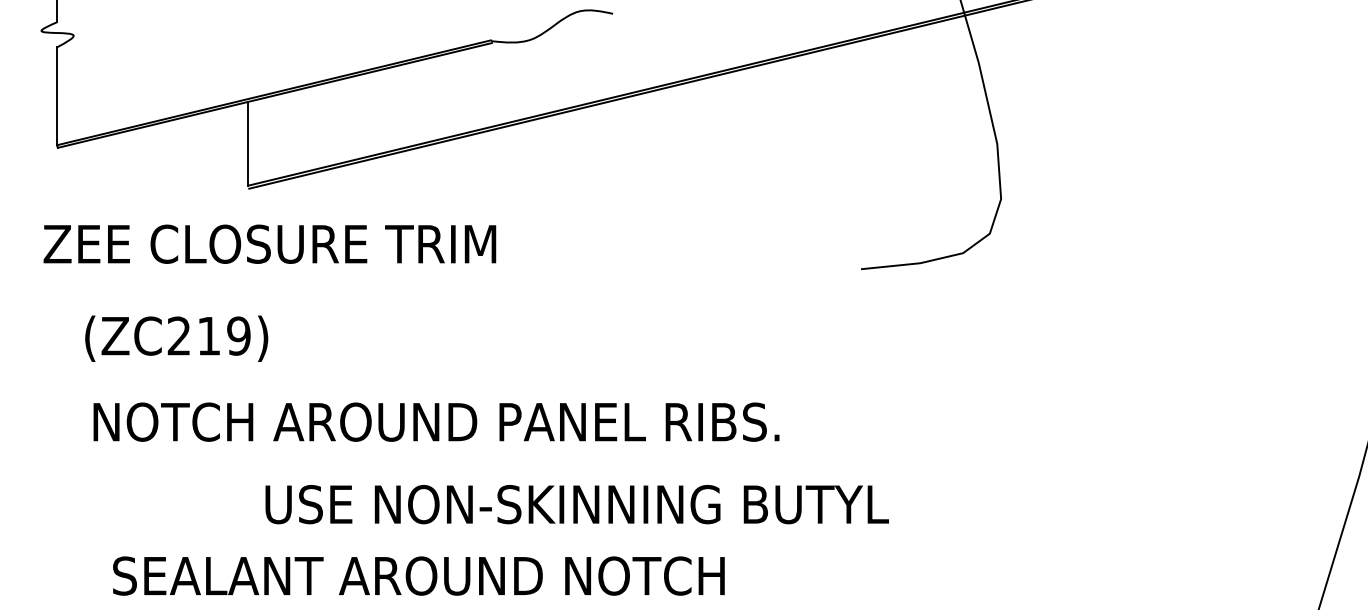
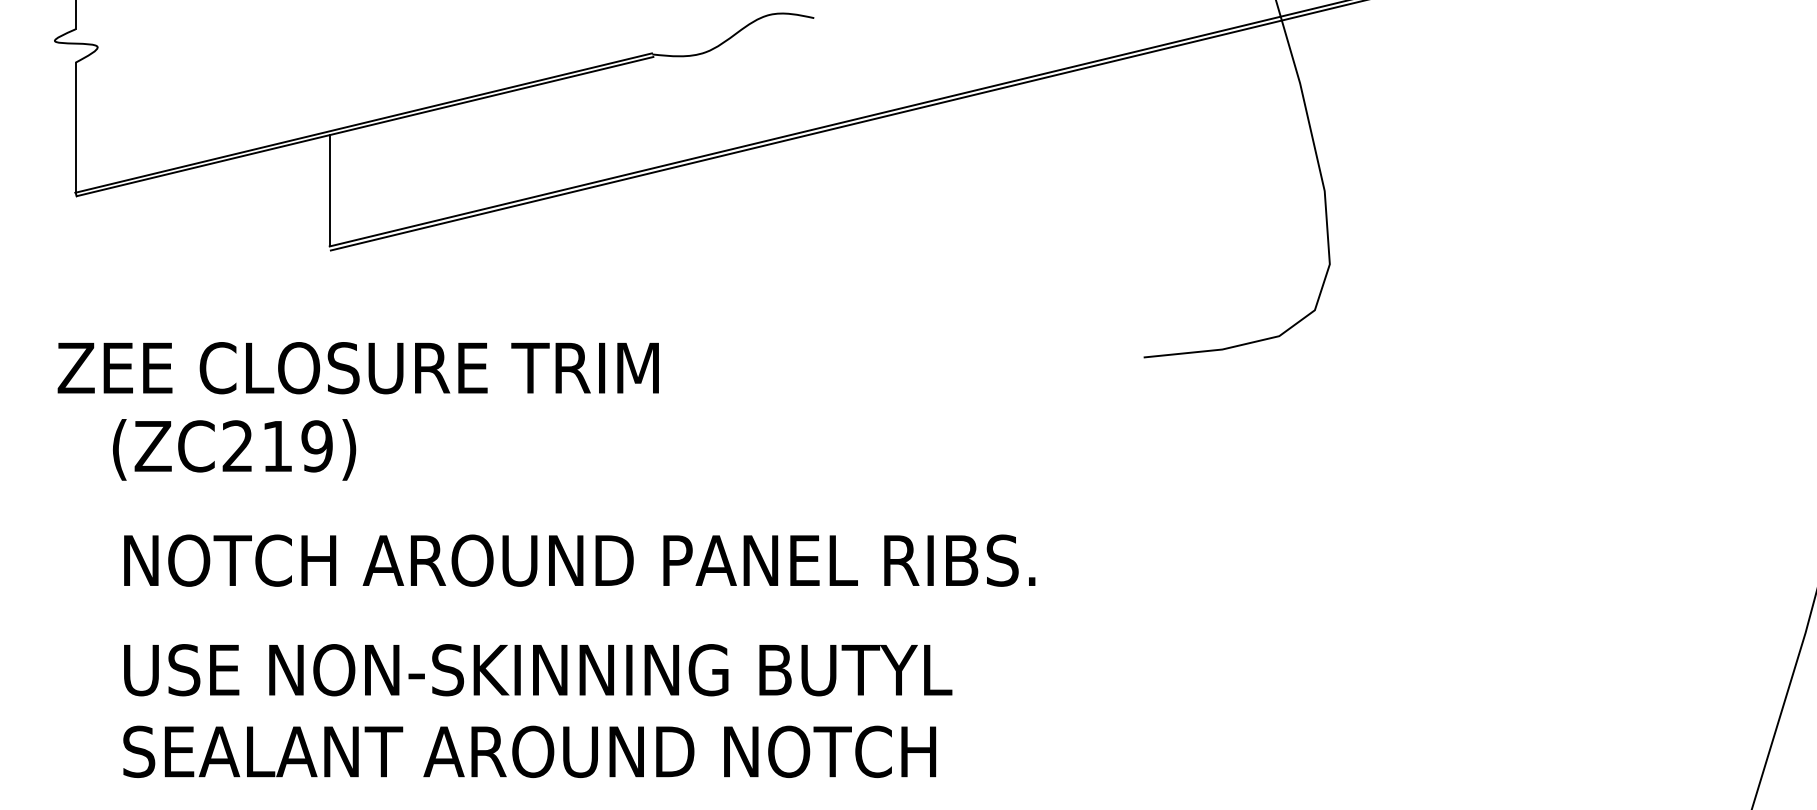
text: (269, 243) -> (357, 367), moved
text: (576, 504) -> (537, 670), moved
text: (418, 575) -> (529, 751), moved

